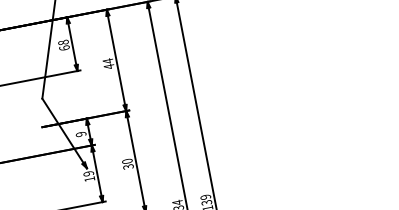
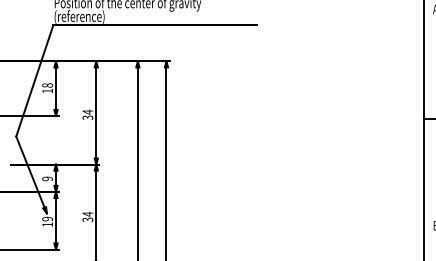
text: (64, 47) -> (47, 90), 68 -> 18
text: (108, 66) -> (87, 117), 44 -> 34
text: (126, 160) -> (87, 213), 30 -> 34

